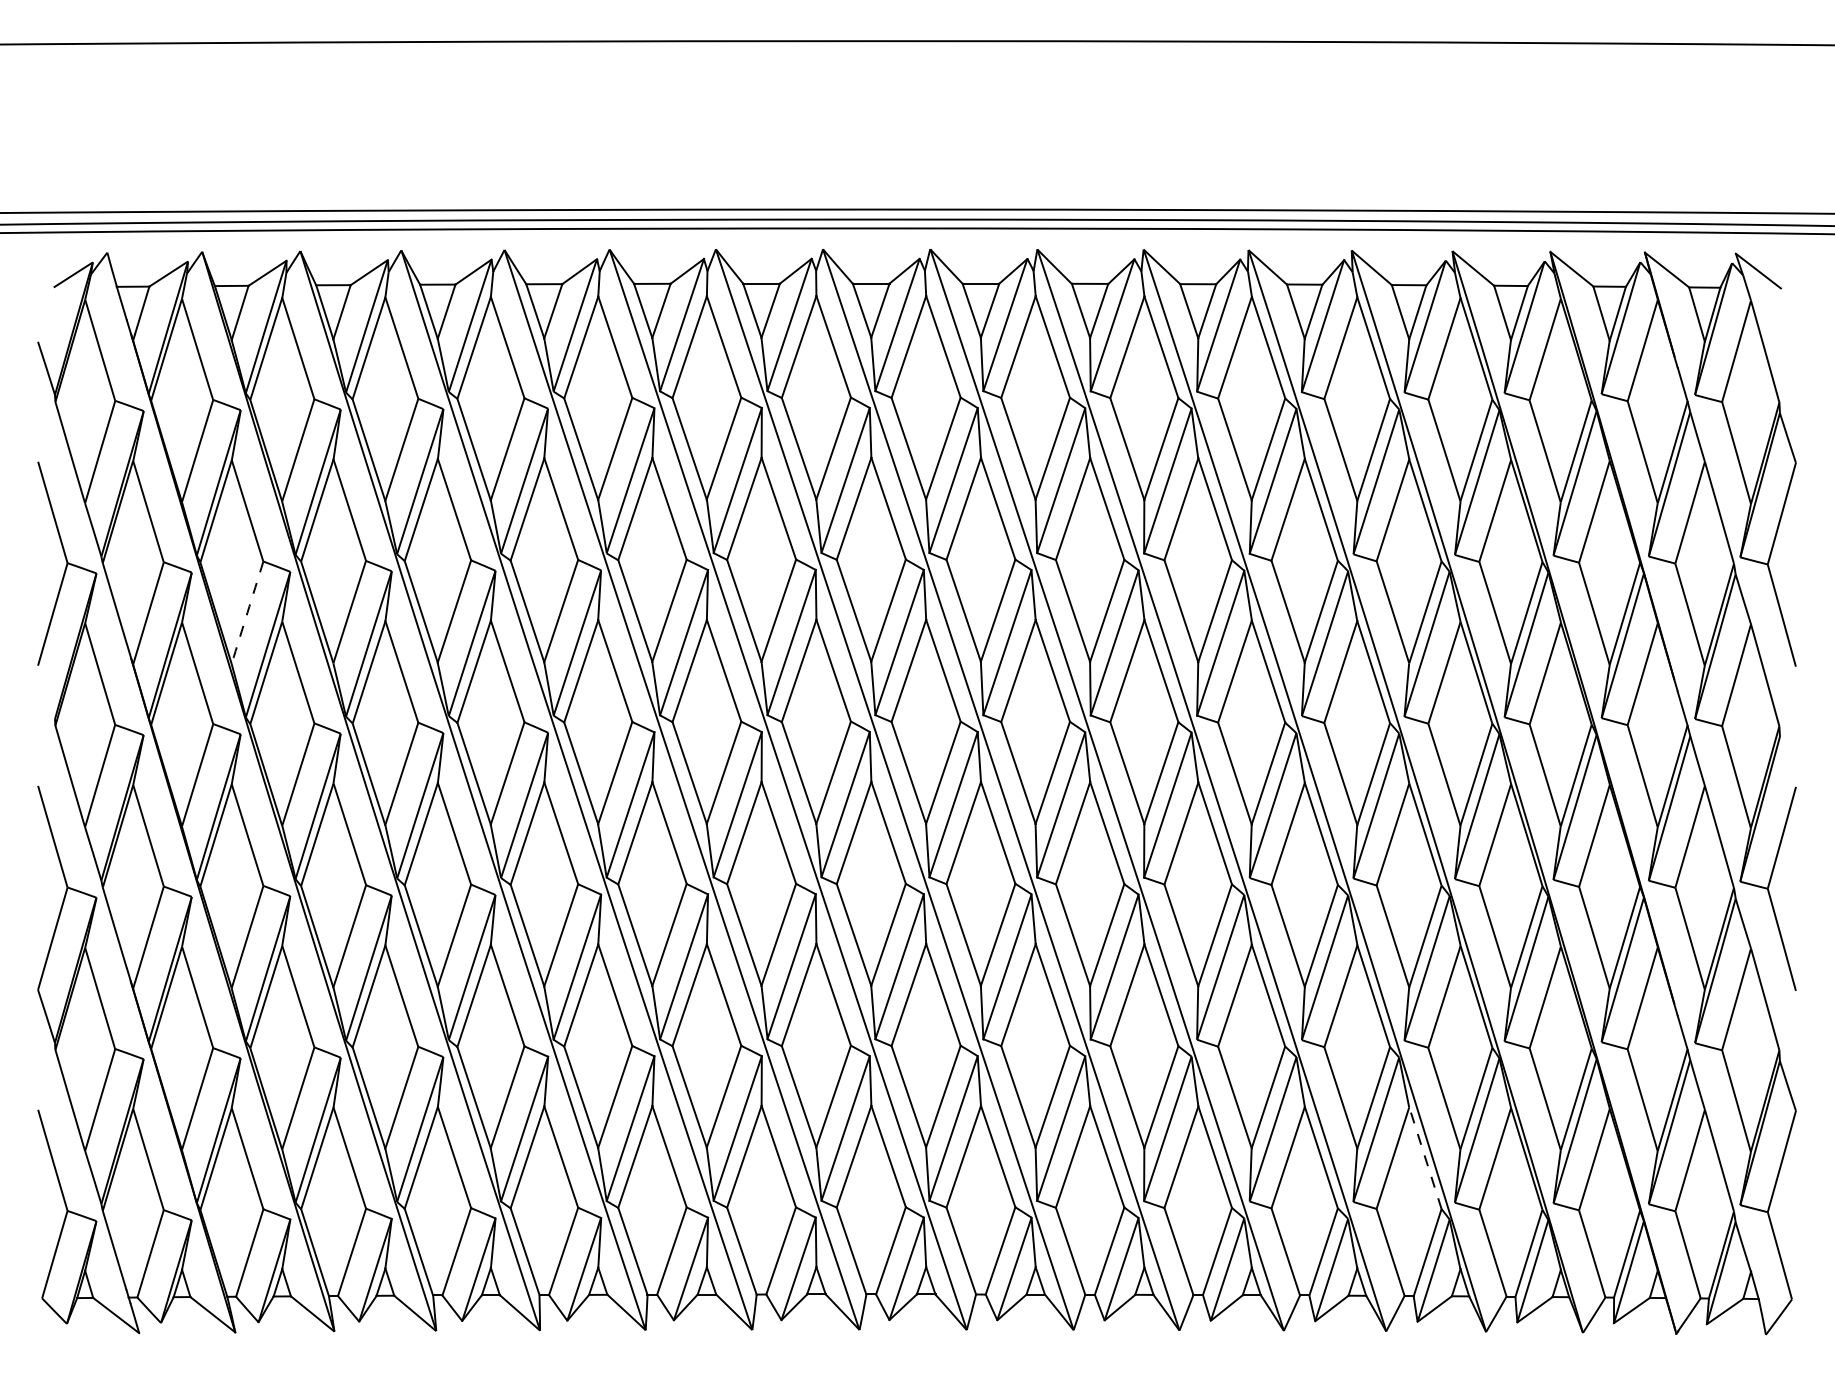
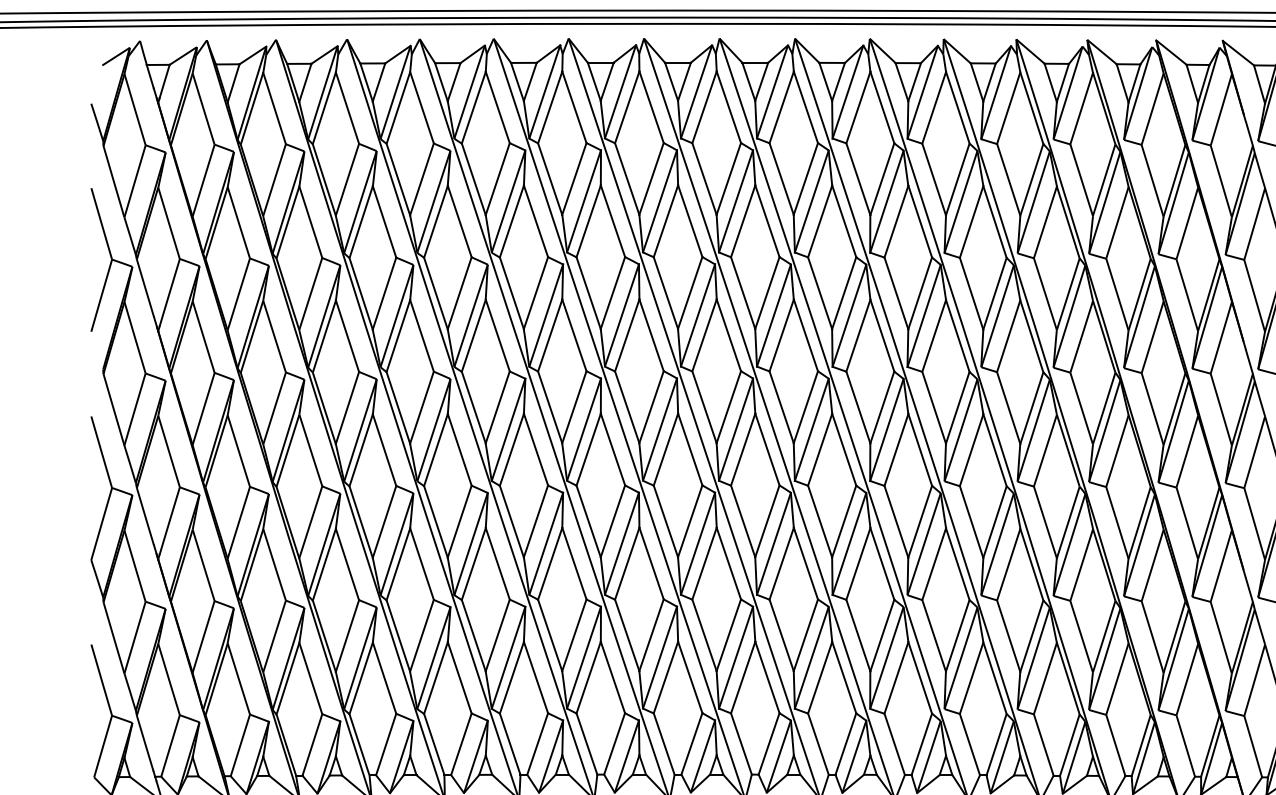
arc: (247, 612) -> (238, 294), dashed -> solid
line: (1425, 1157) -> (1068, 678), dashed -> solid

